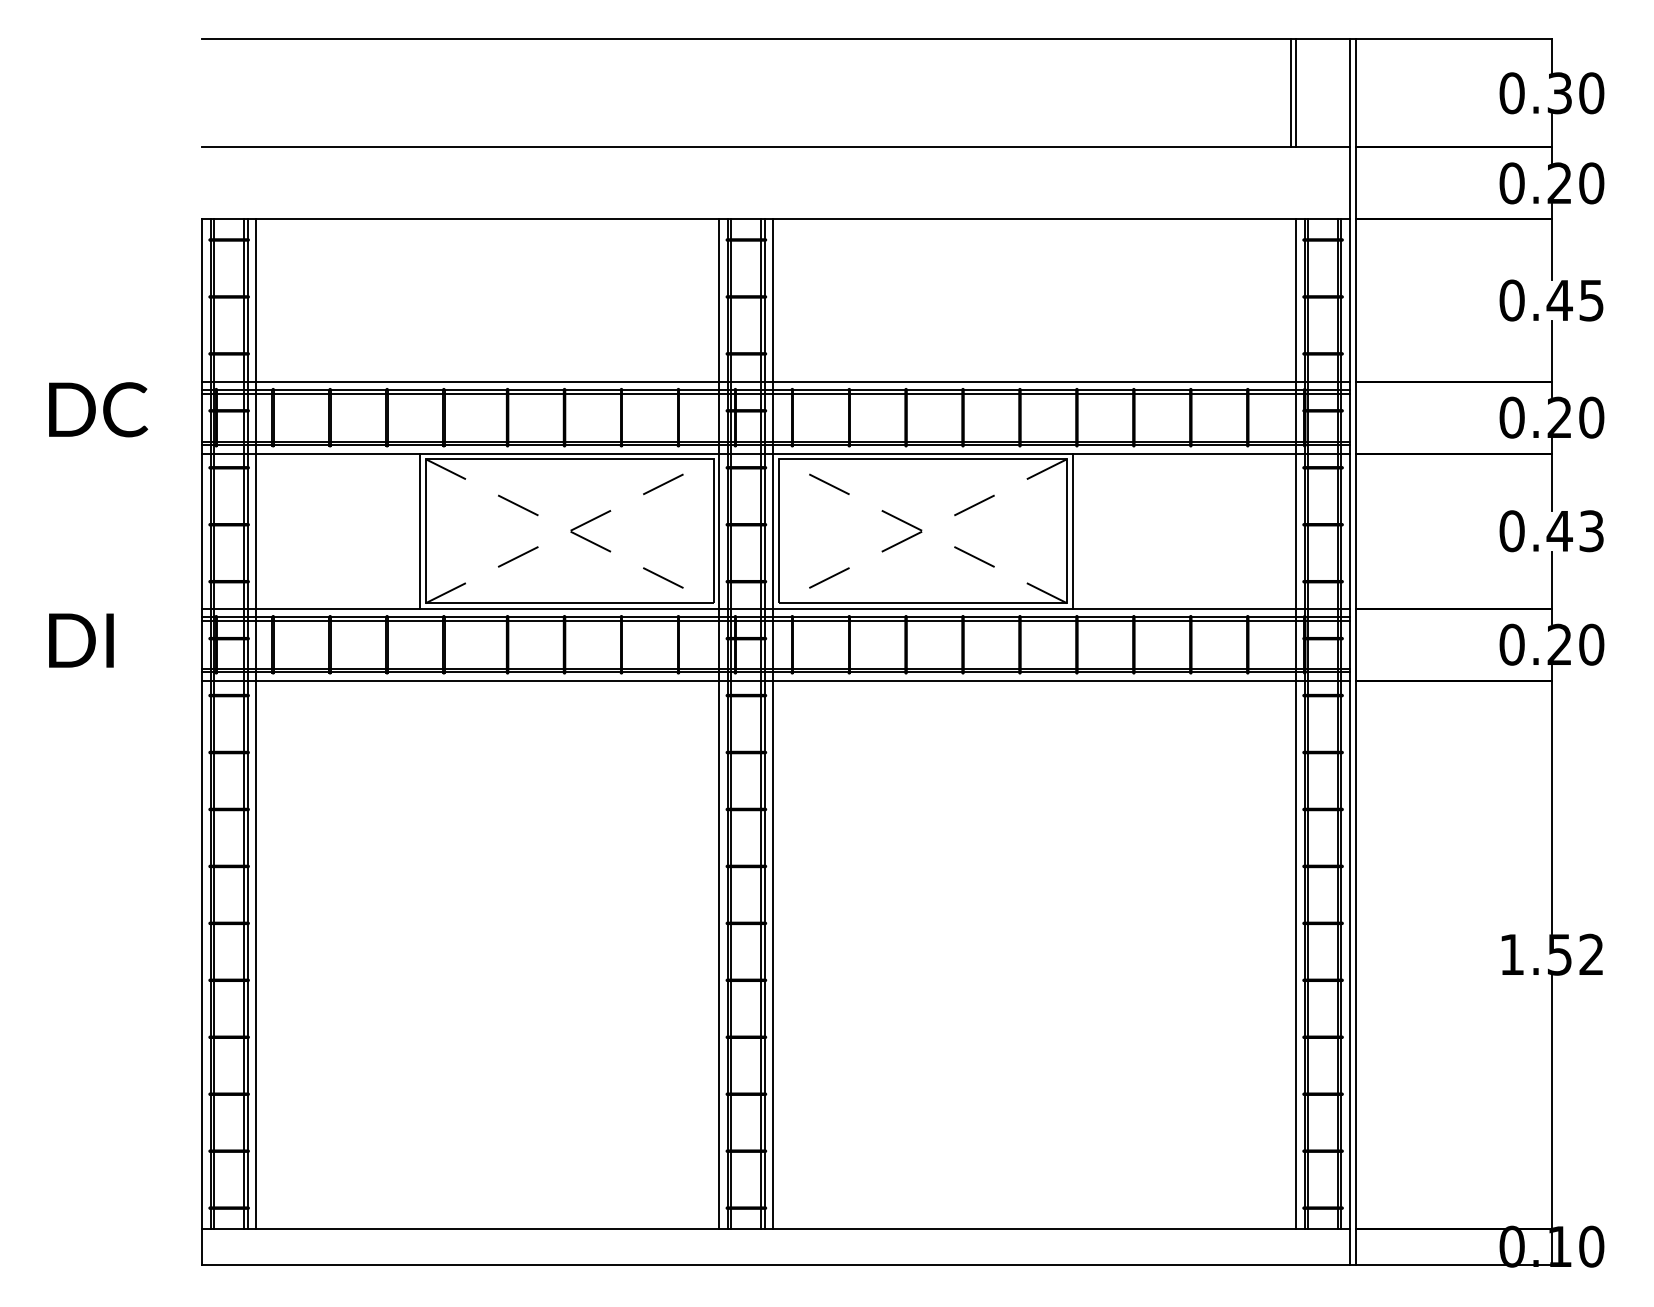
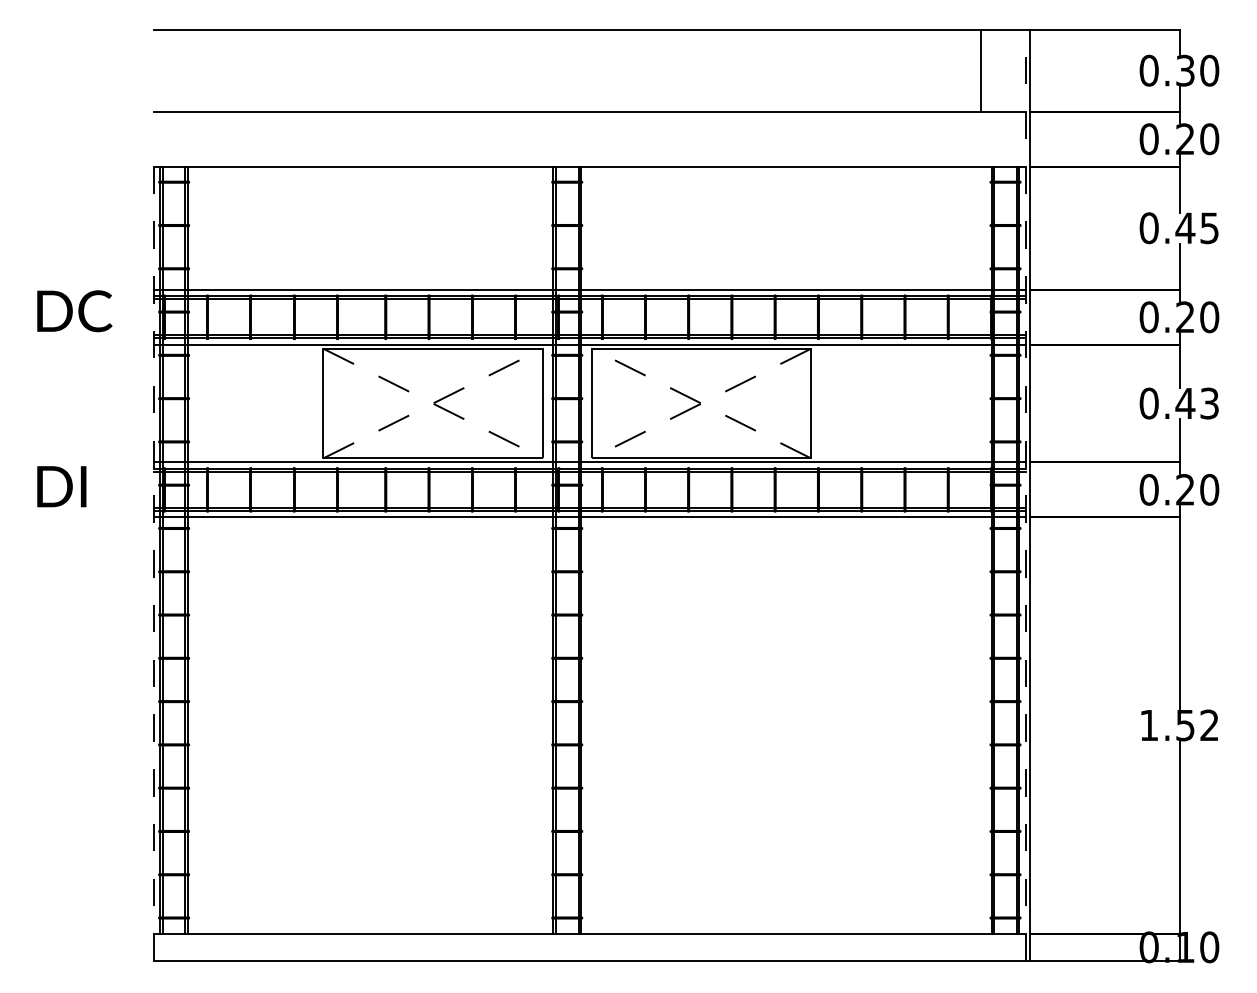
line: (1296, 93) -> (985, 70), removed
line: (420, 530) -> (319, 403), removed
line: (1072, 530) -> (815, 403), removed
line: (1350, 651) -> (1026, 494), solid -> dashed
line: (256, 723) -> (194, 549), removed
line: (719, 723) -> (546, 549), removed
line: (773, 723) -> (587, 549), removed
line: (1296, 723) -> (985, 549), removed
line: (202, 742) -> (153, 564), solid -> dashed

